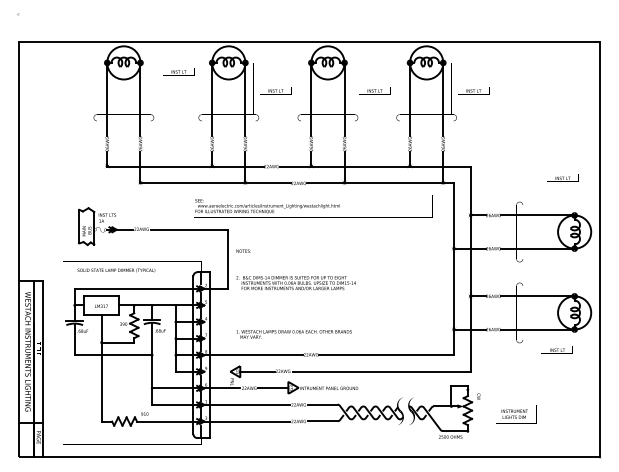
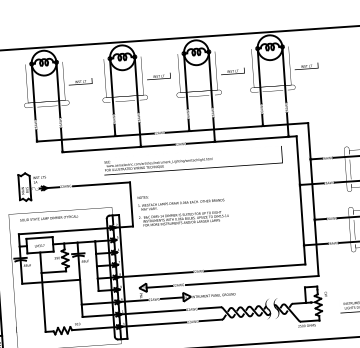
text: (178, 71) -> (80, 81), moved
text: (293, 334) -> (180, 204), moved

